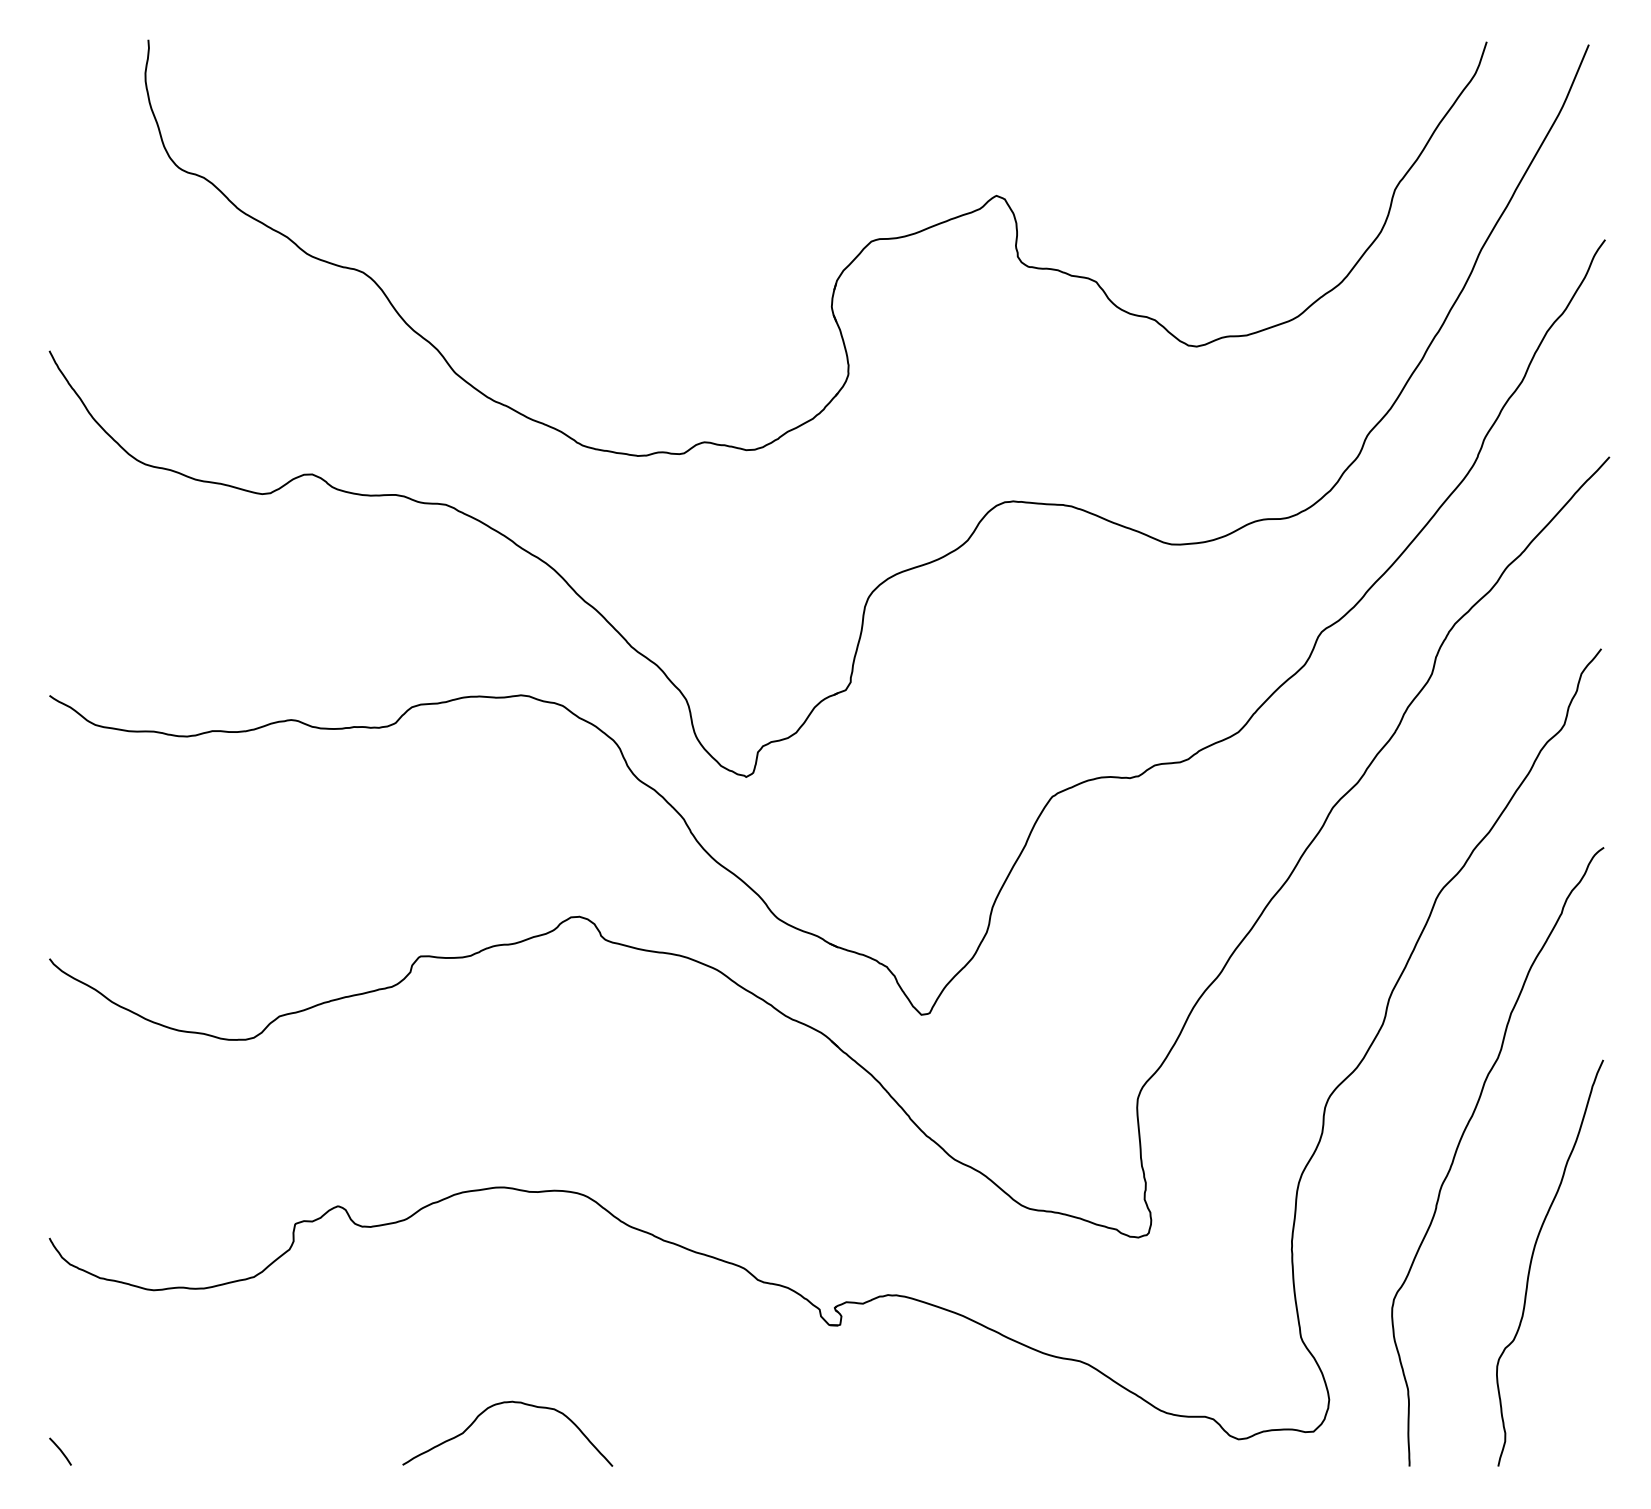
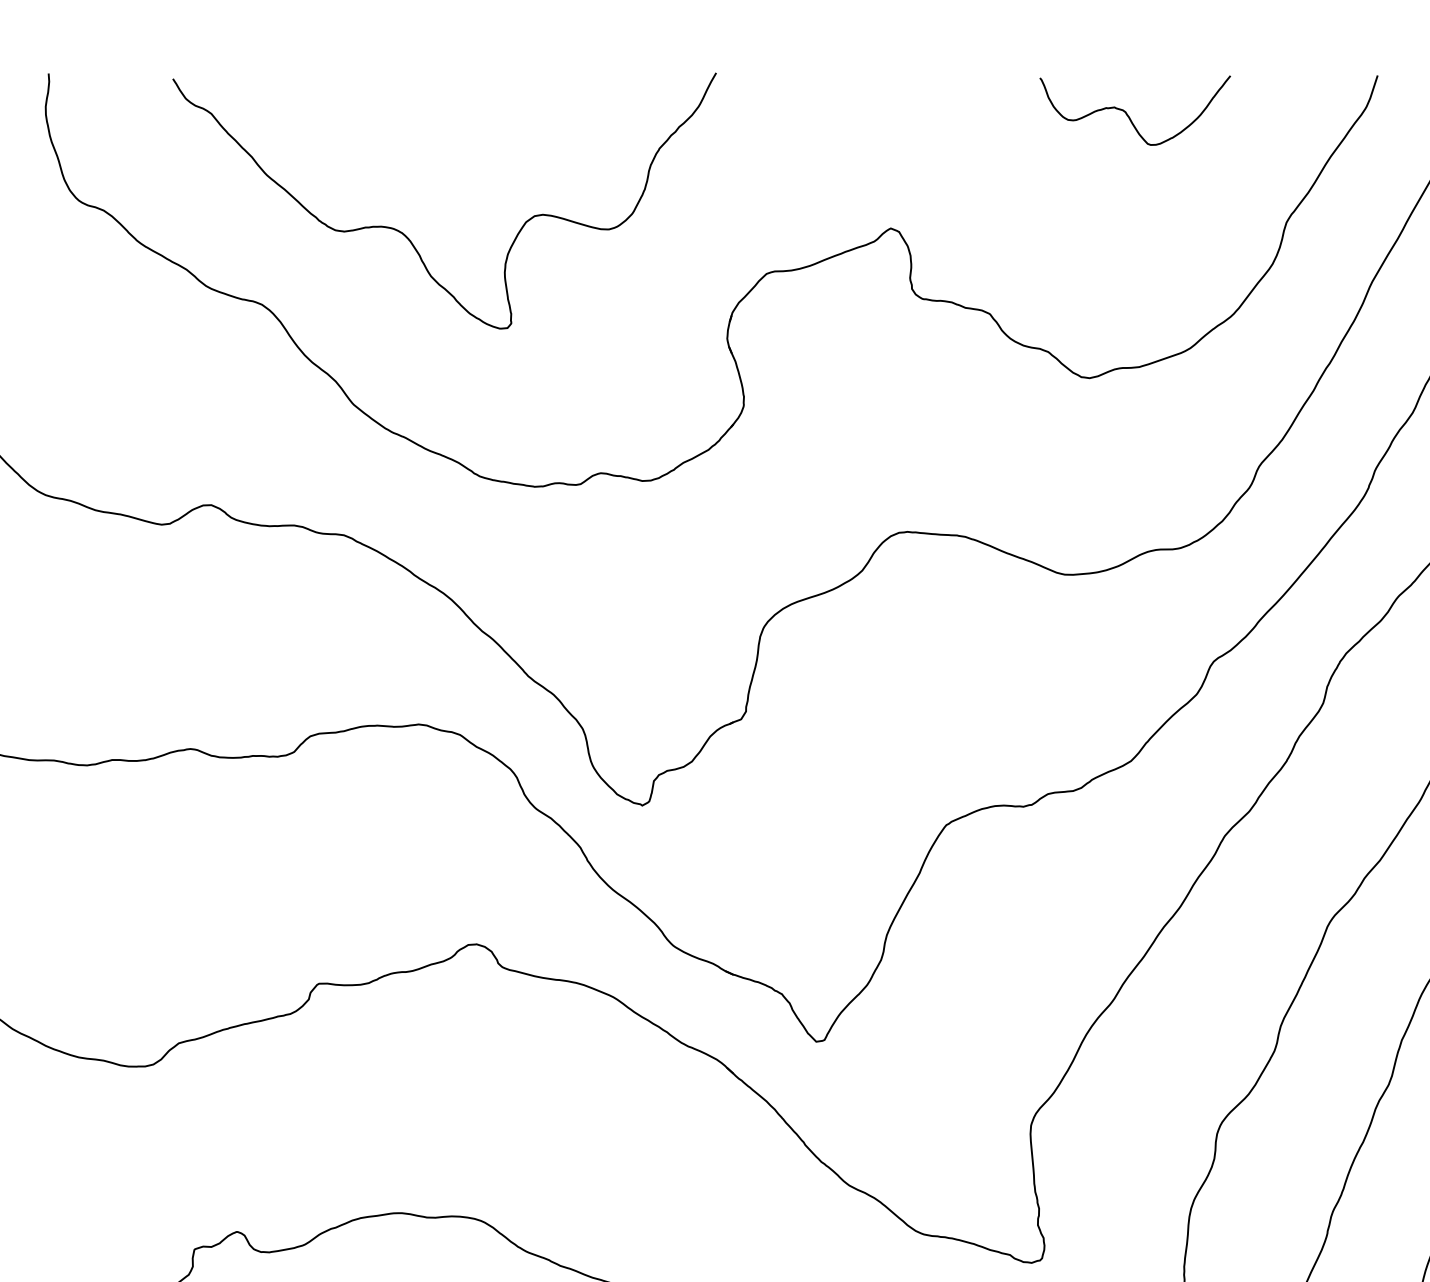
curve: (1236, 82) -> (1129, 115), added
curve: (510, 204) -> (408, 237), added

